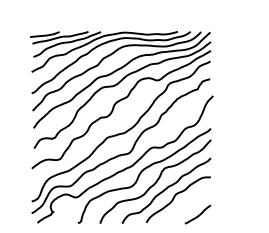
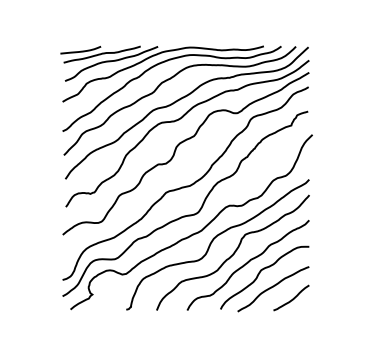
curve: (184, 206) -> (273, 287), added

